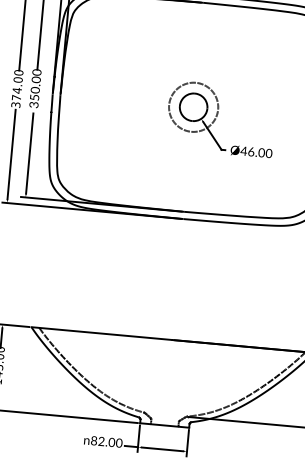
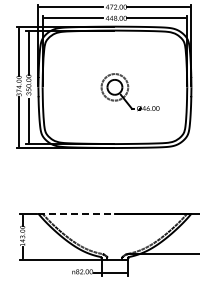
line: (103, 333) -> (77, 213), solid -> dashed

